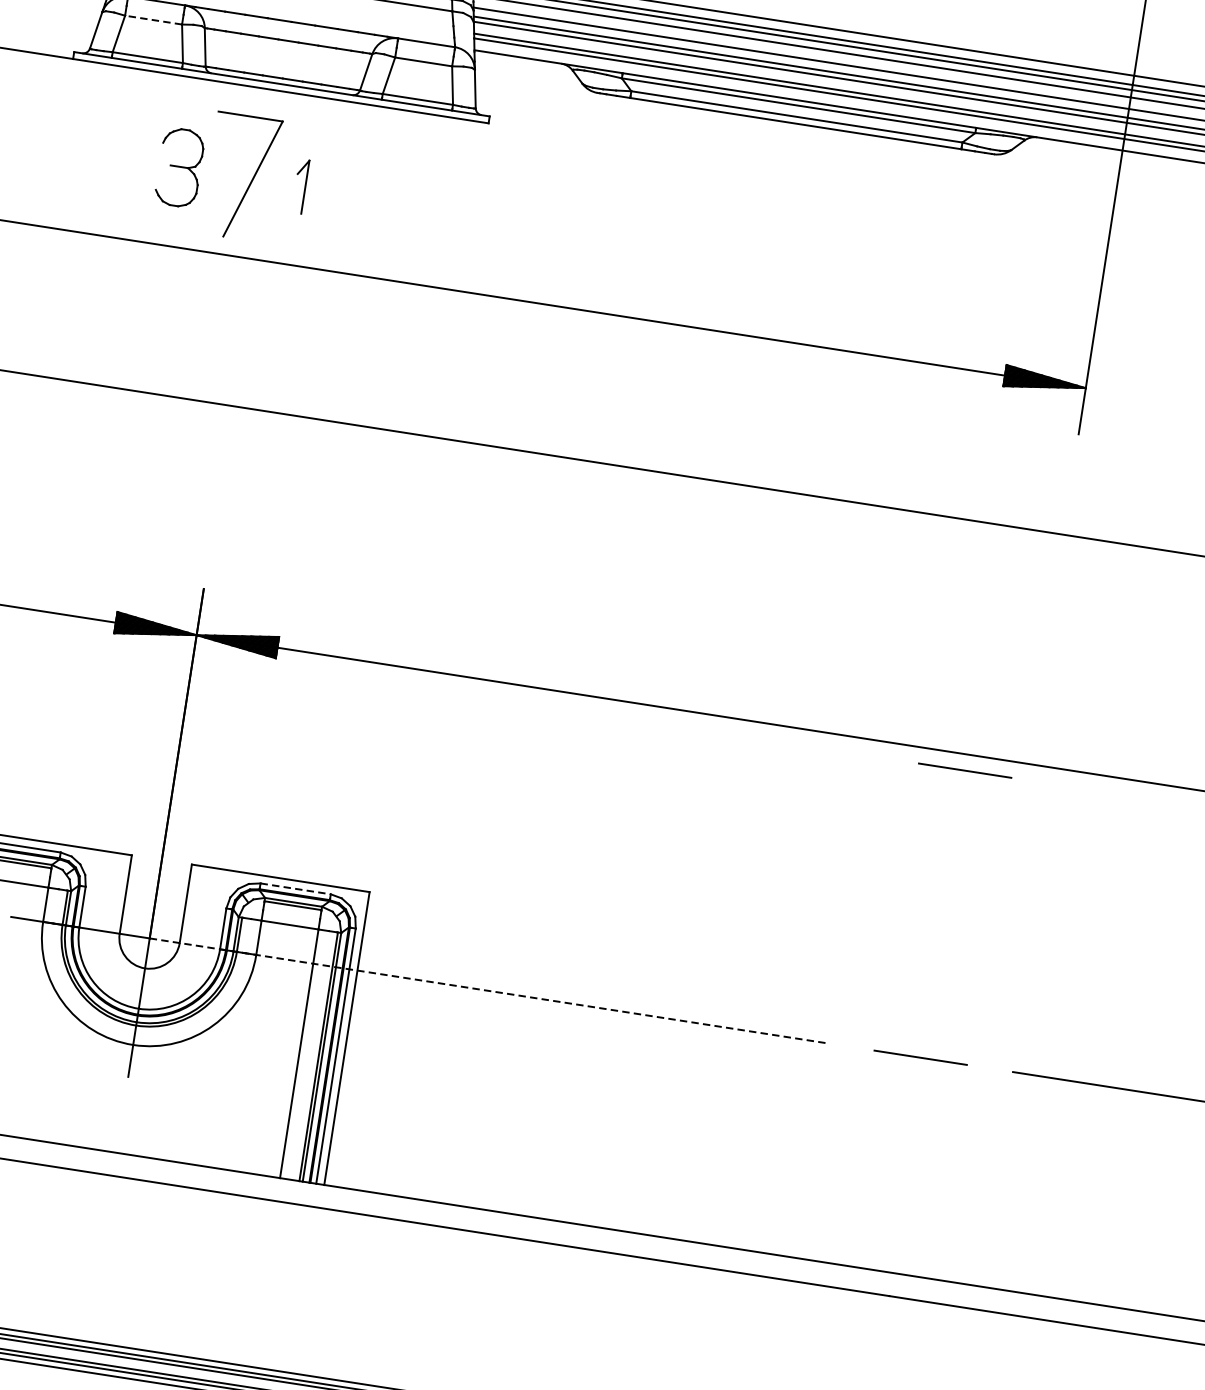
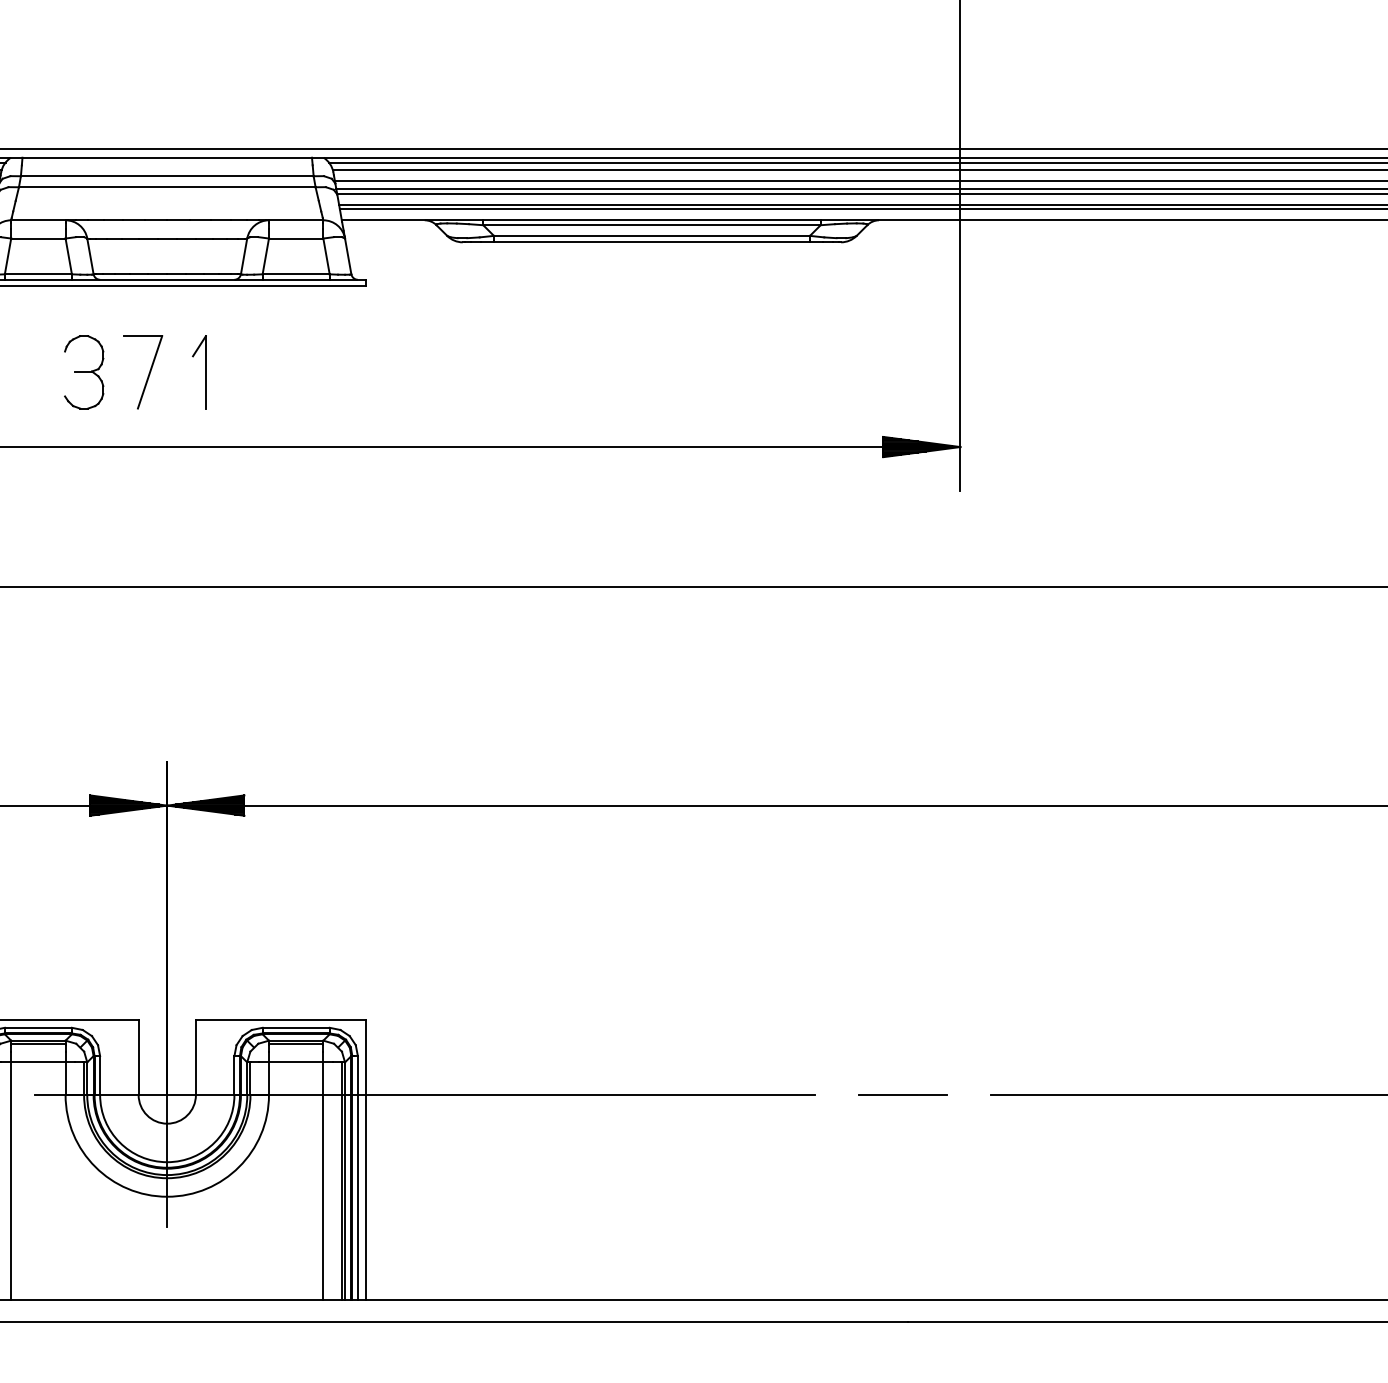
line: (152, 19) -> (37, 238), dashed -> solid
part: (241, 177) -> (143, 372), size x0.62
part: (300, 186) -> (199, 372), size x1.43
line: (964, 770) -> (902, 820), removed
line: (296, 888) -> (296, 1027), dashed -> solid
line: (489, 991) -> (491, 1095), dashed -> solid

